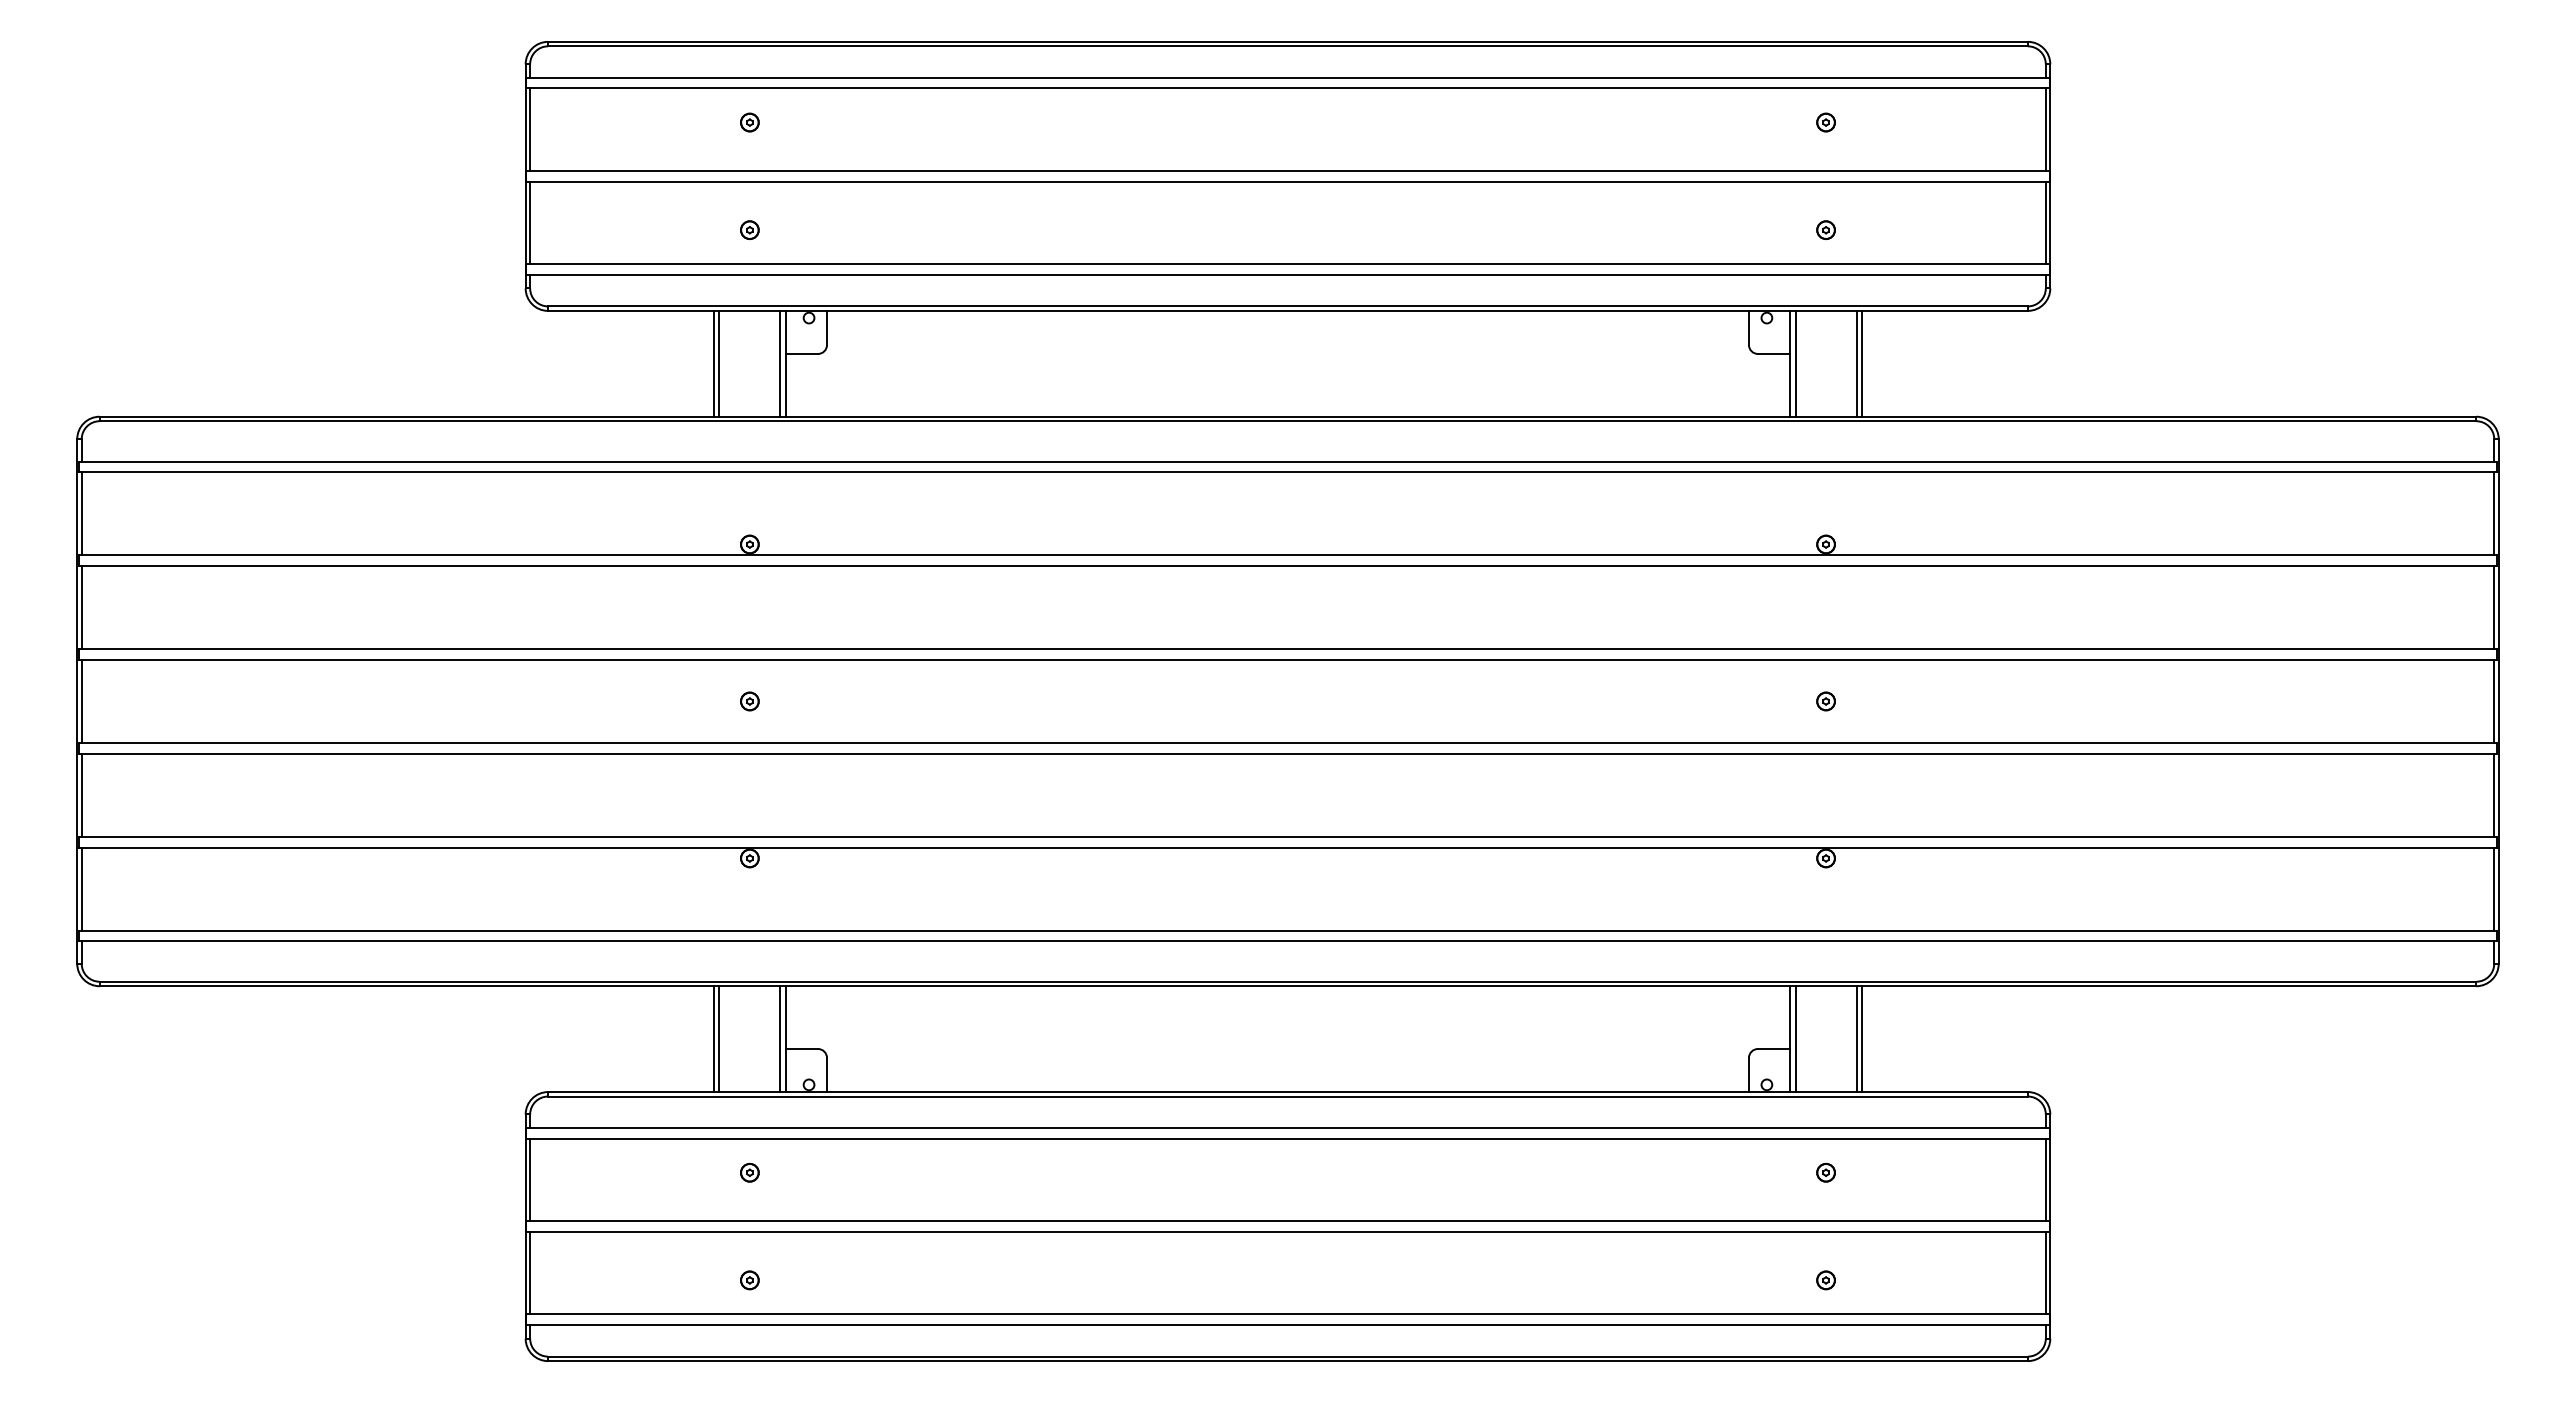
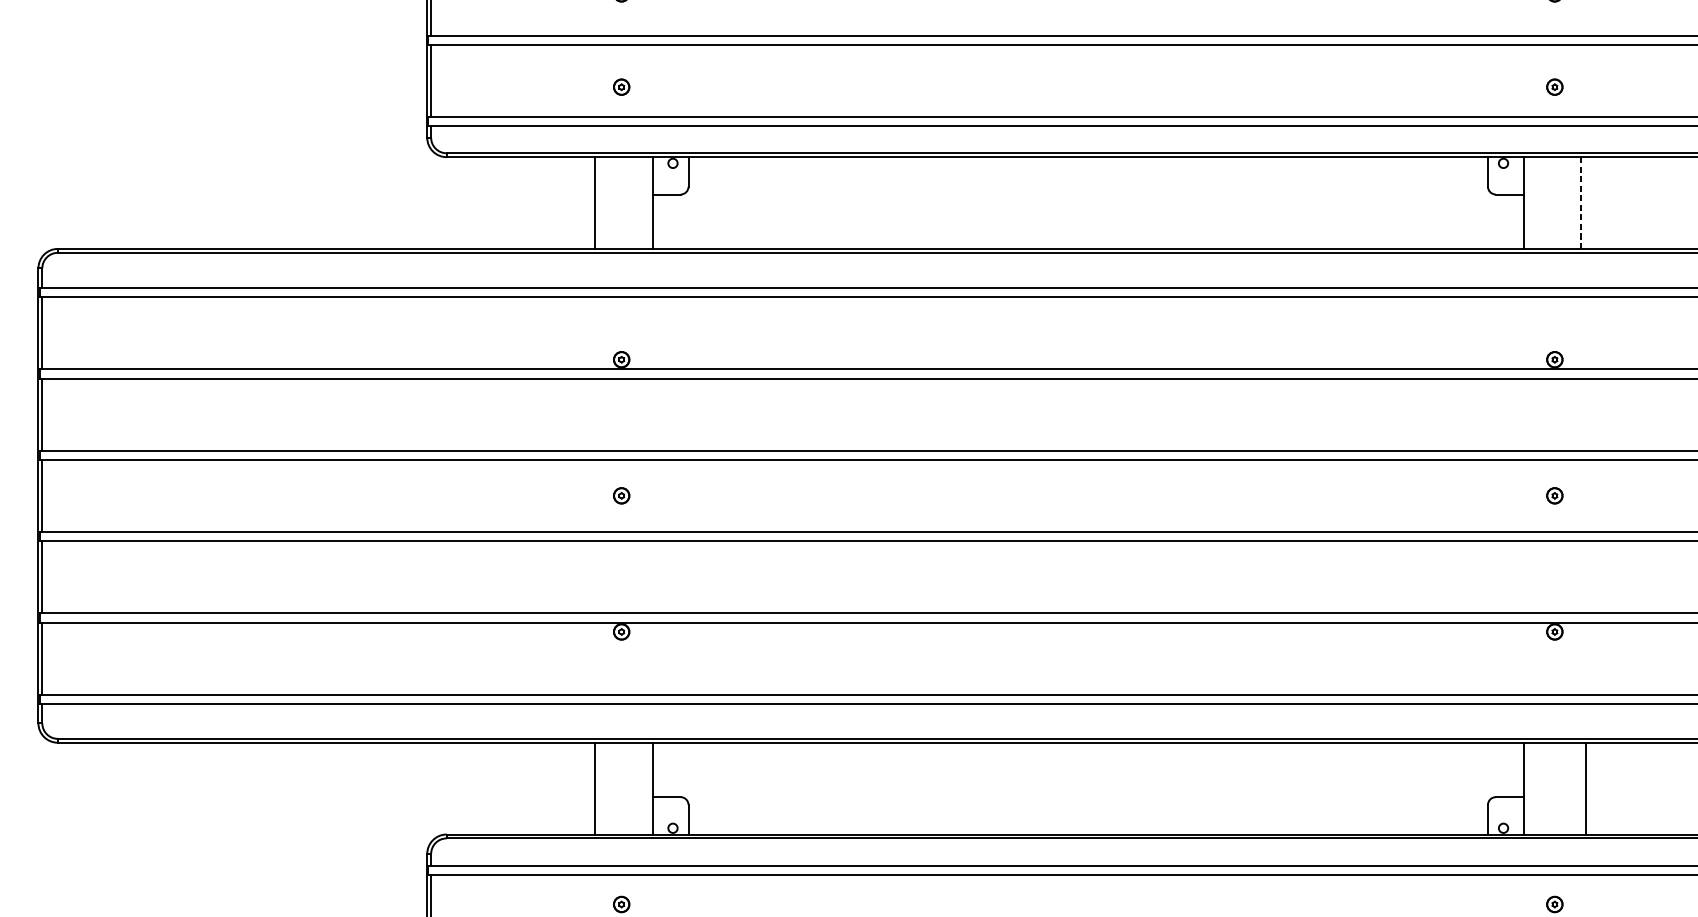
line: (714, 363) -> (590, 202), removed
line: (780, 363) -> (648, 202), removed
line: (1795, 363) -> (1528, 202), removed
line: (1856, 363) -> (1581, 202), solid -> dashed
line: (1861, 363) -> (1585, 202), removed
line: (714, 1039) -> (590, 788), removed
line: (780, 1039) -> (648, 788), removed
line: (1795, 1039) -> (1528, 788), removed
line: (1856, 1039) -> (1581, 788), removed

